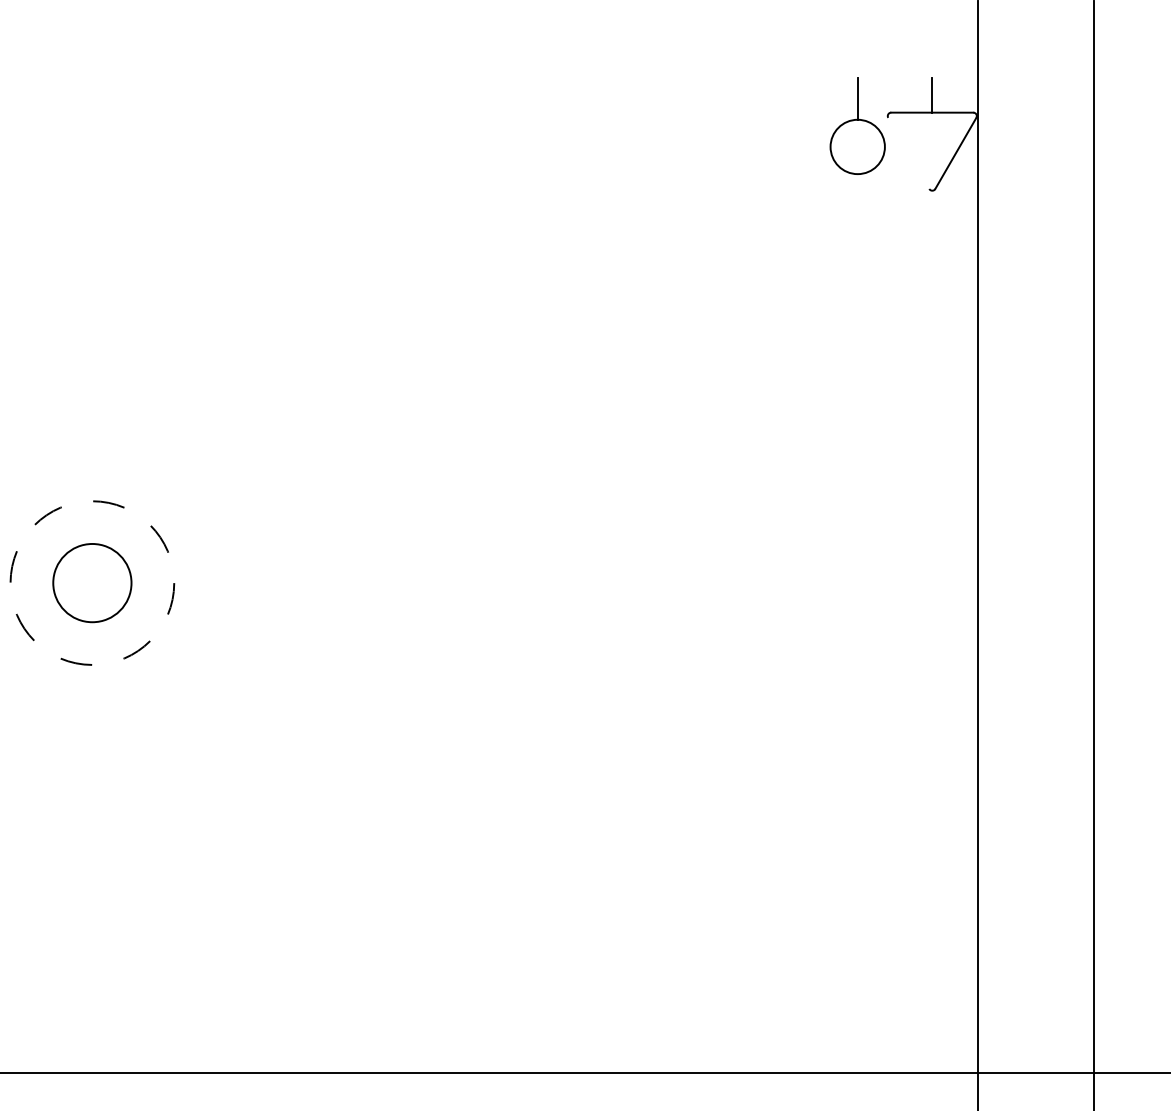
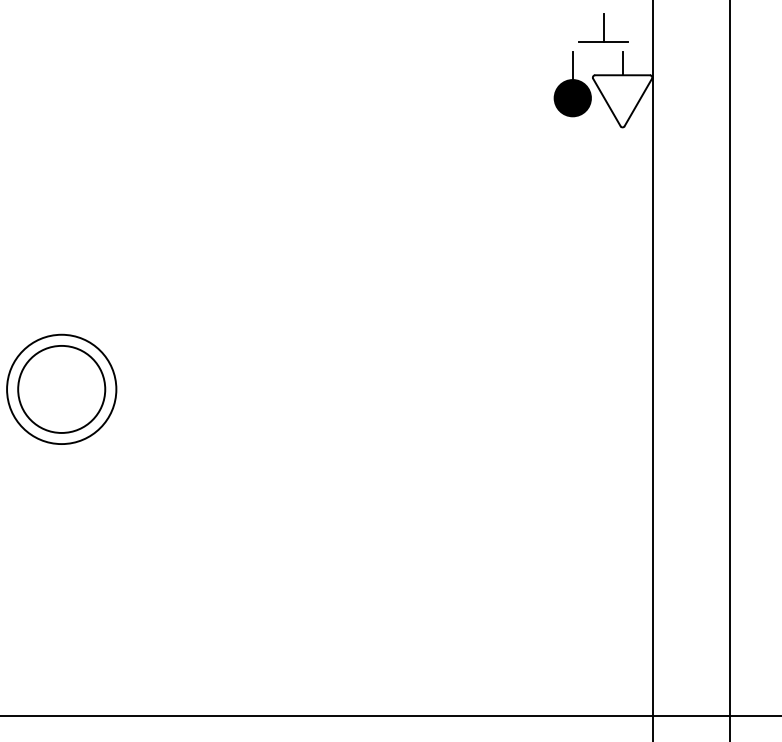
part: (903, 41) -> (603, 27), added
fill: (857, 147) -> (572, 98), added
line: (908, 153) -> (606, 102), added
circle: (92, 581) -> (61, 388), size x1.67
circle: (92, 583) -> (61, 389), dashed -> solid

